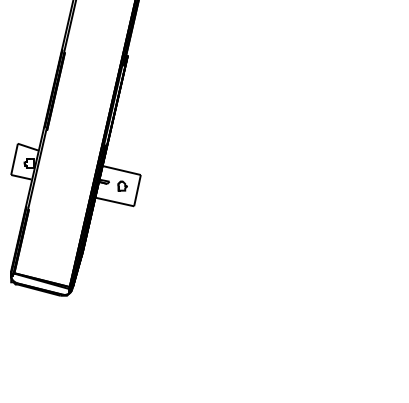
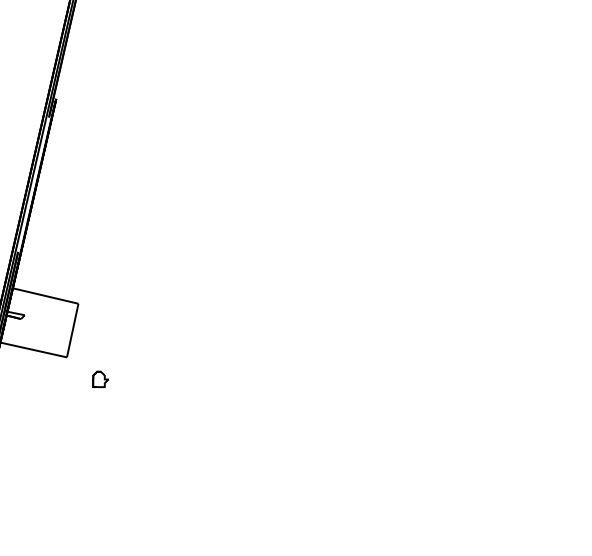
part: (122, 185) -> (100, 378), moved

